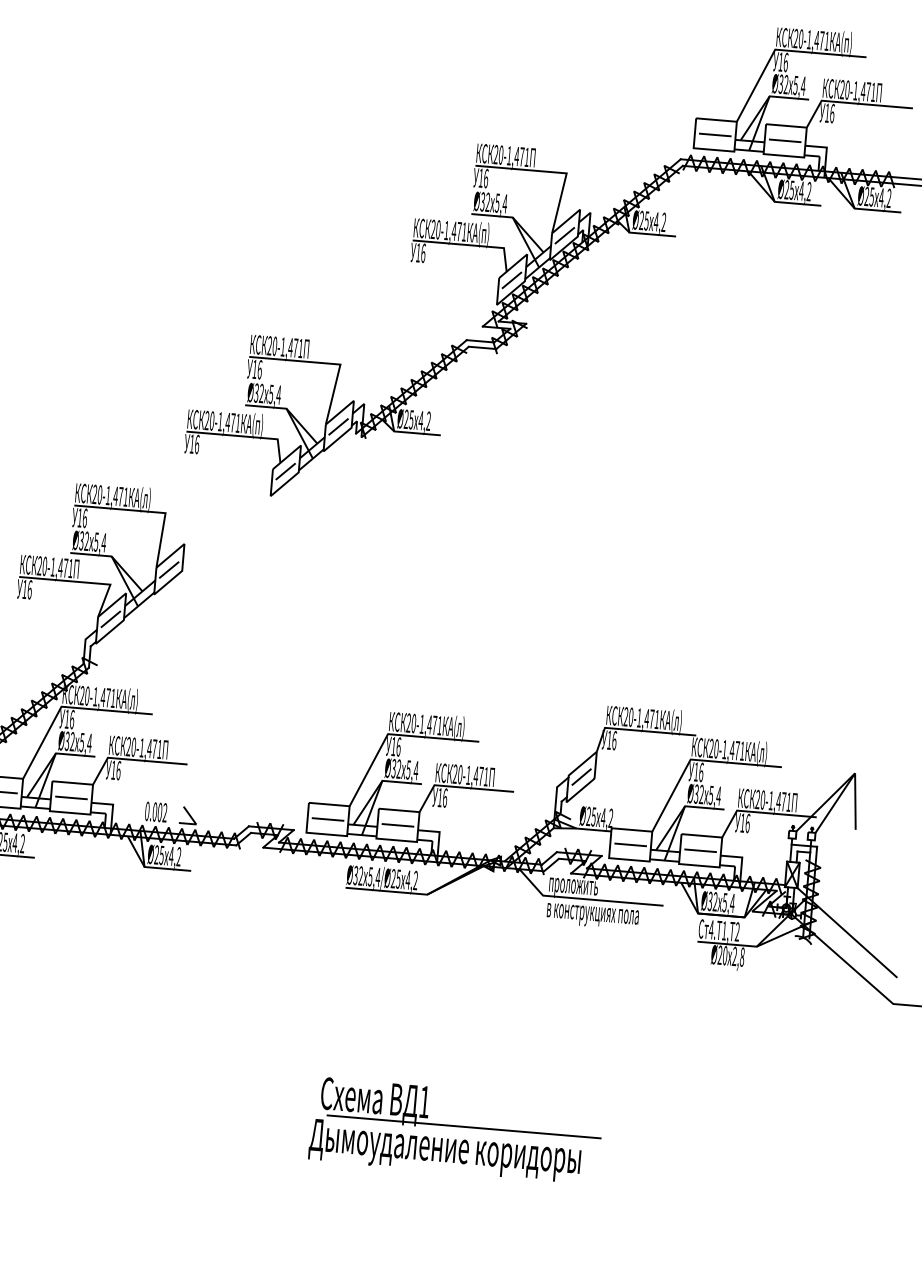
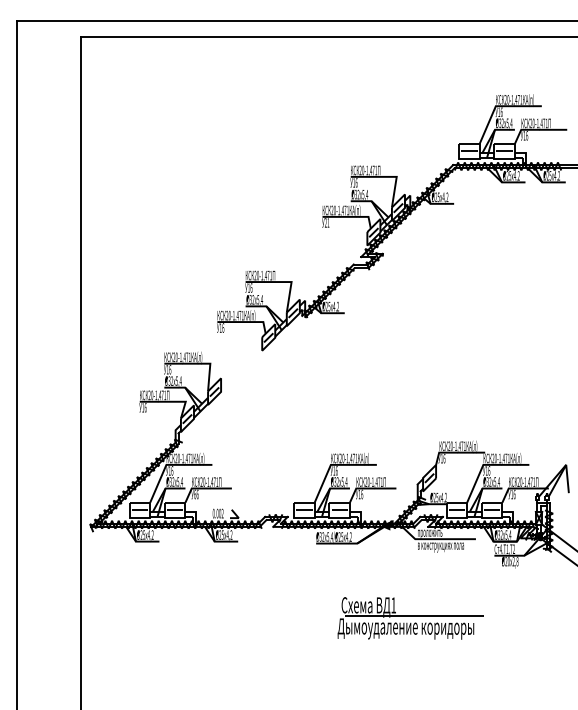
text: (419, 252) -> (326, 222), 16 -> 21
text: (114, 770) -> (195, 494), 16 -> 66
part: (455, 1130) -> (410, 618), moved

